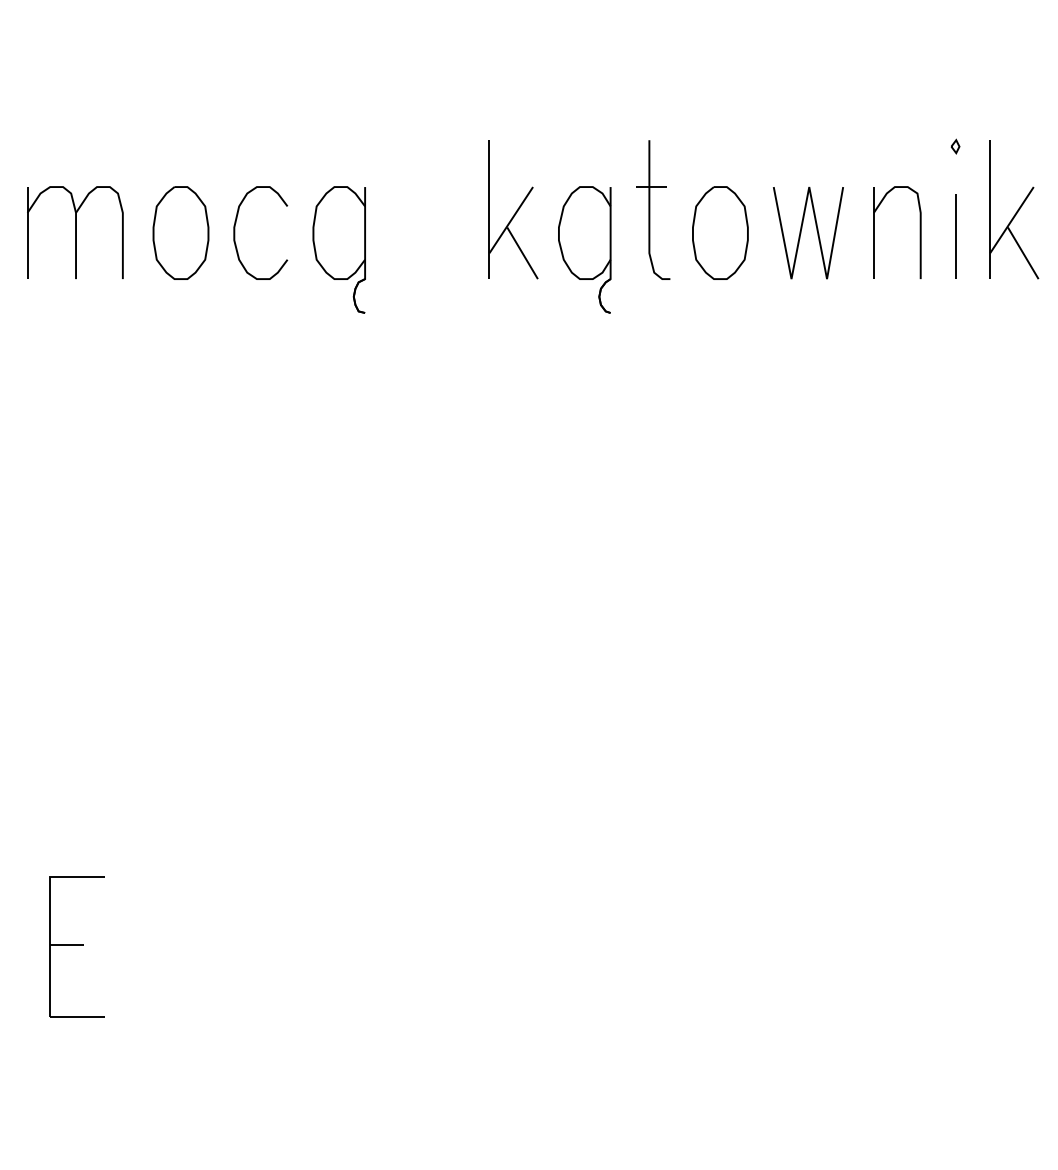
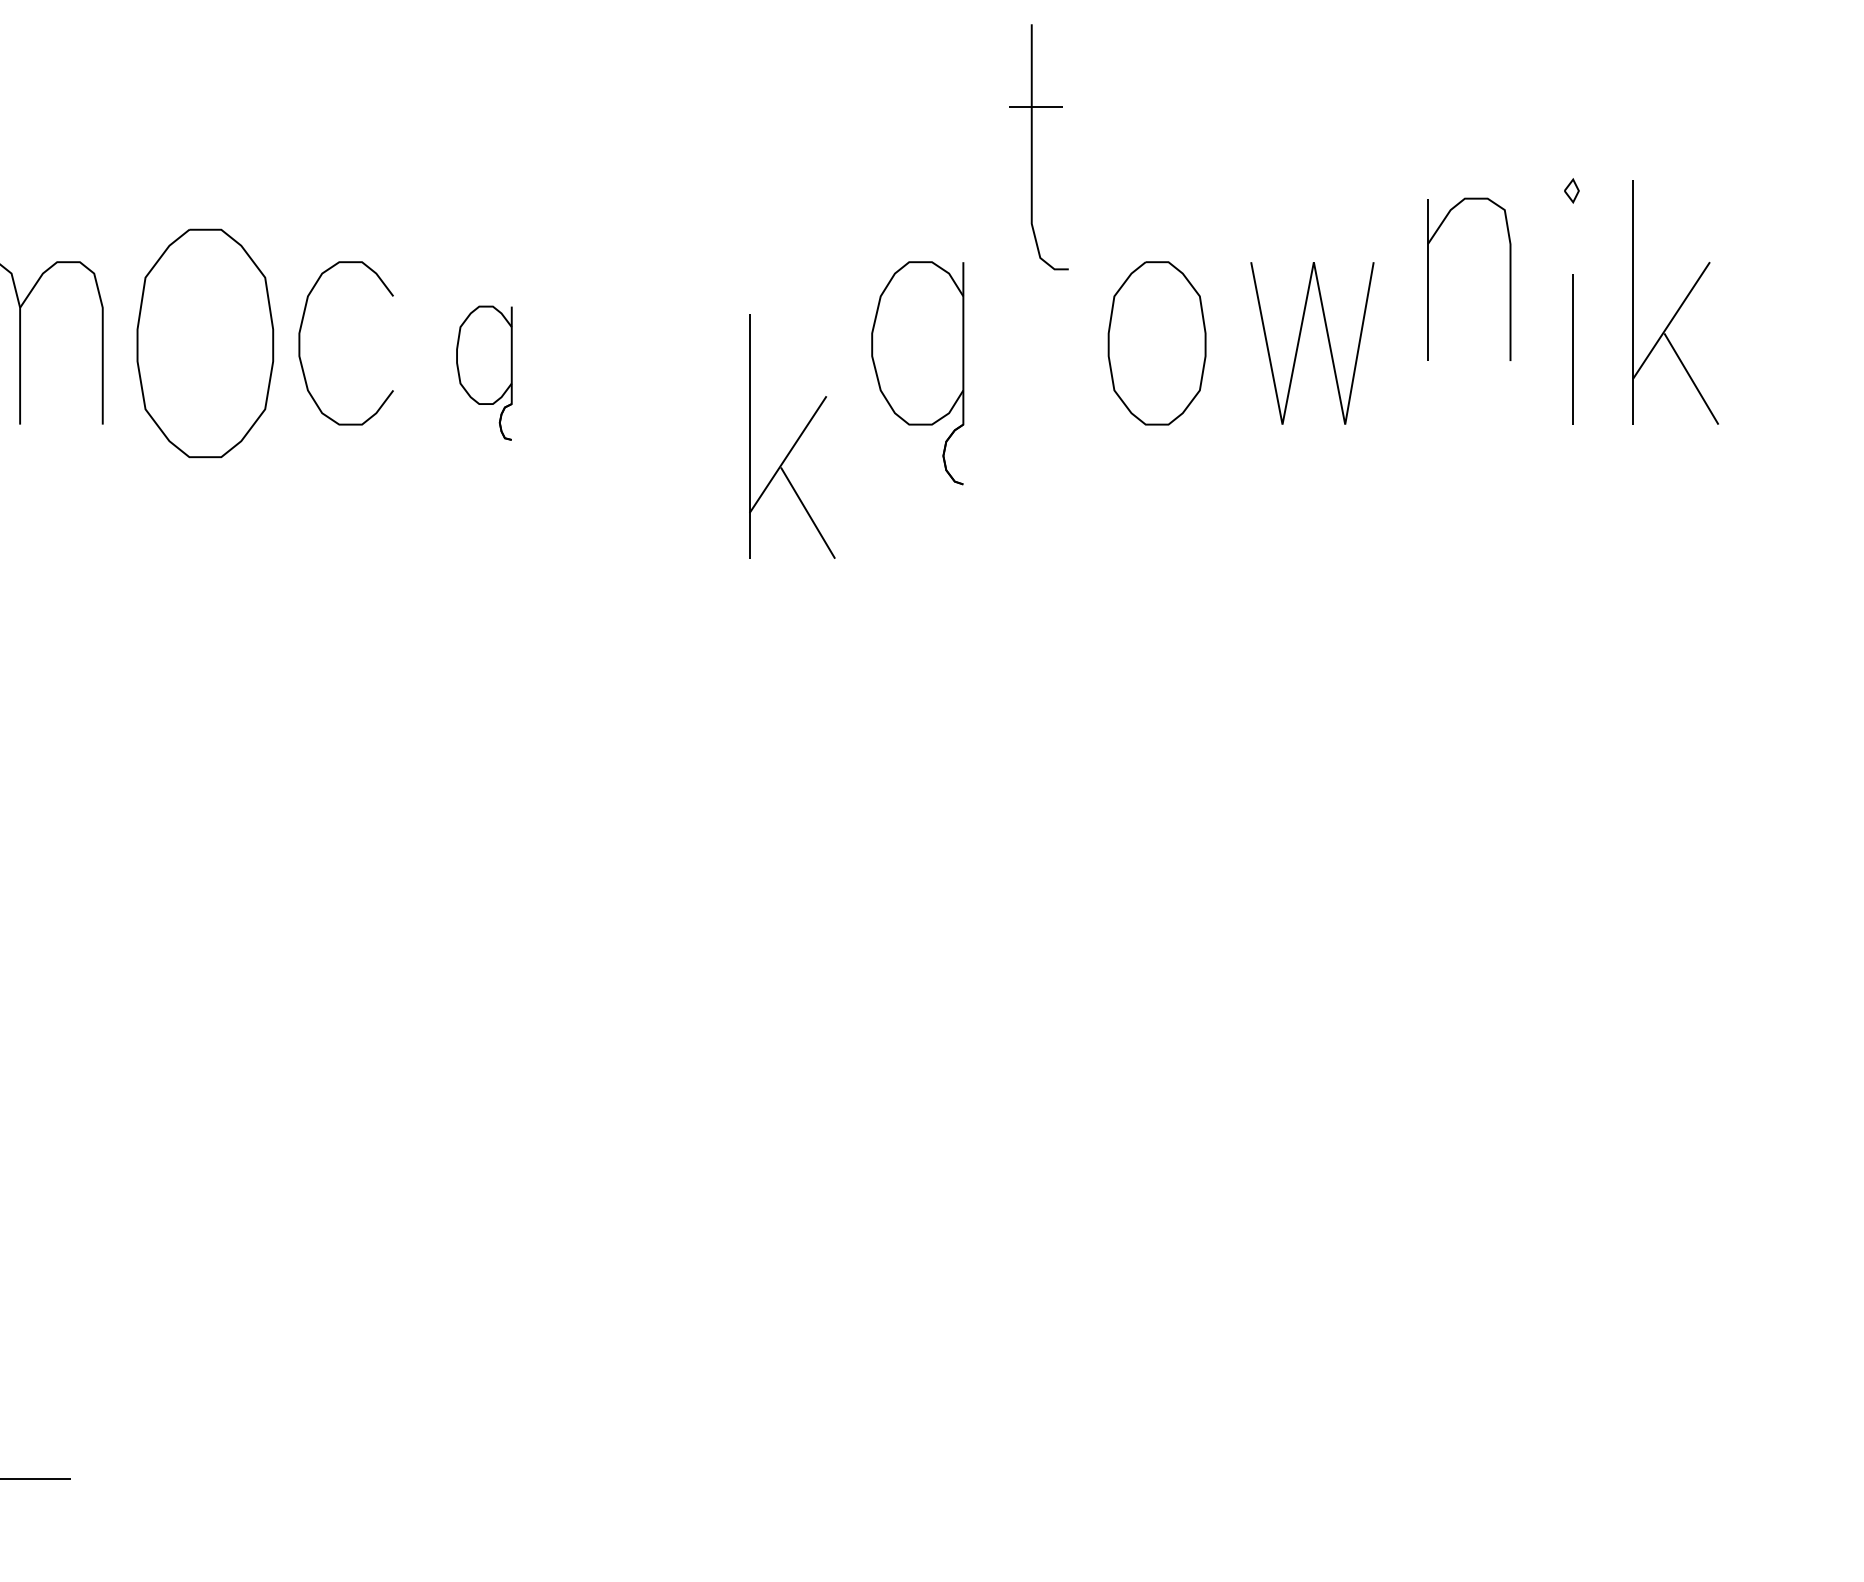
part: (513, 209) -> (792, 435), moved
part: (653, 209) -> (1039, 146), moved
part: (180, 232) -> (204, 342), size x1.4
part: (919, 232) -> (1508, 278), moved
part: (338, 249) -> (483, 372), size x0.6

